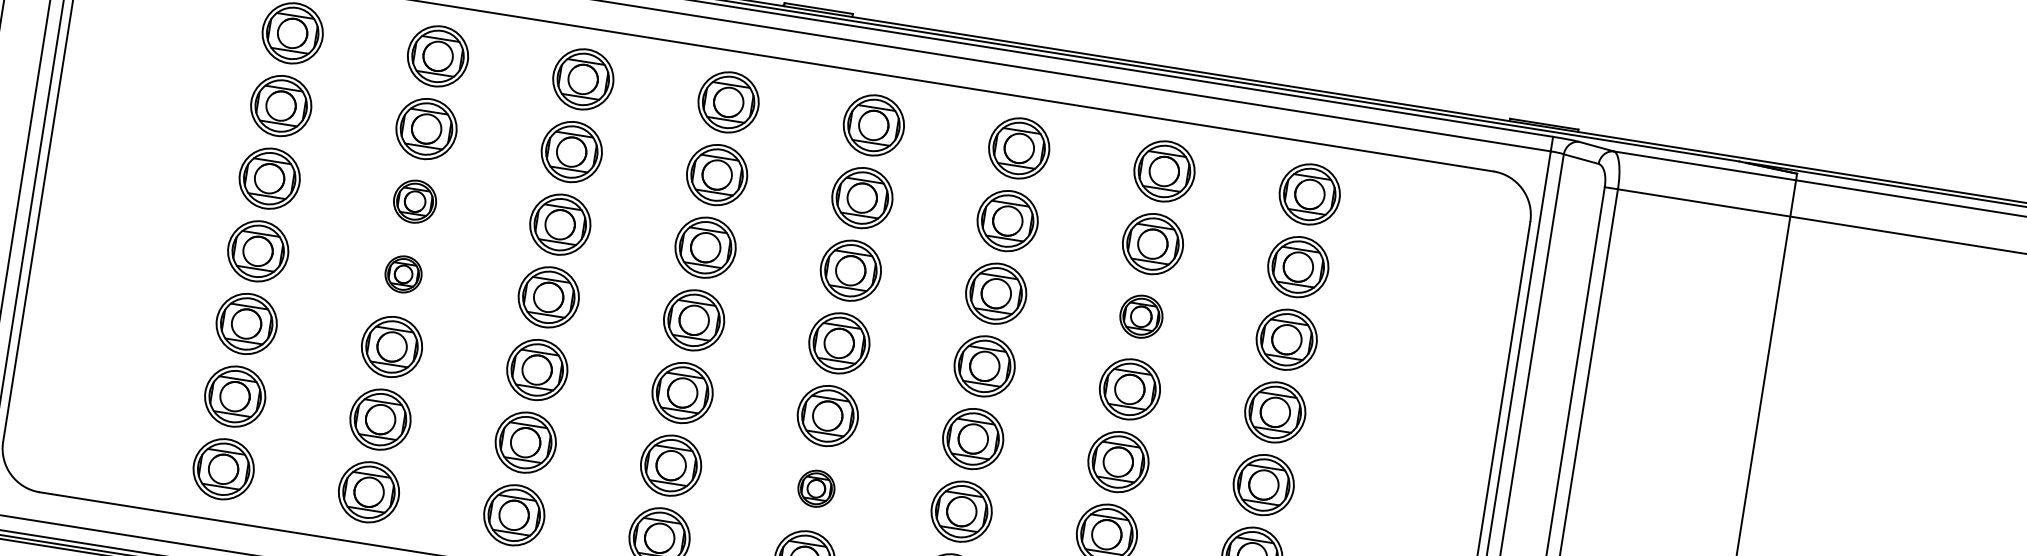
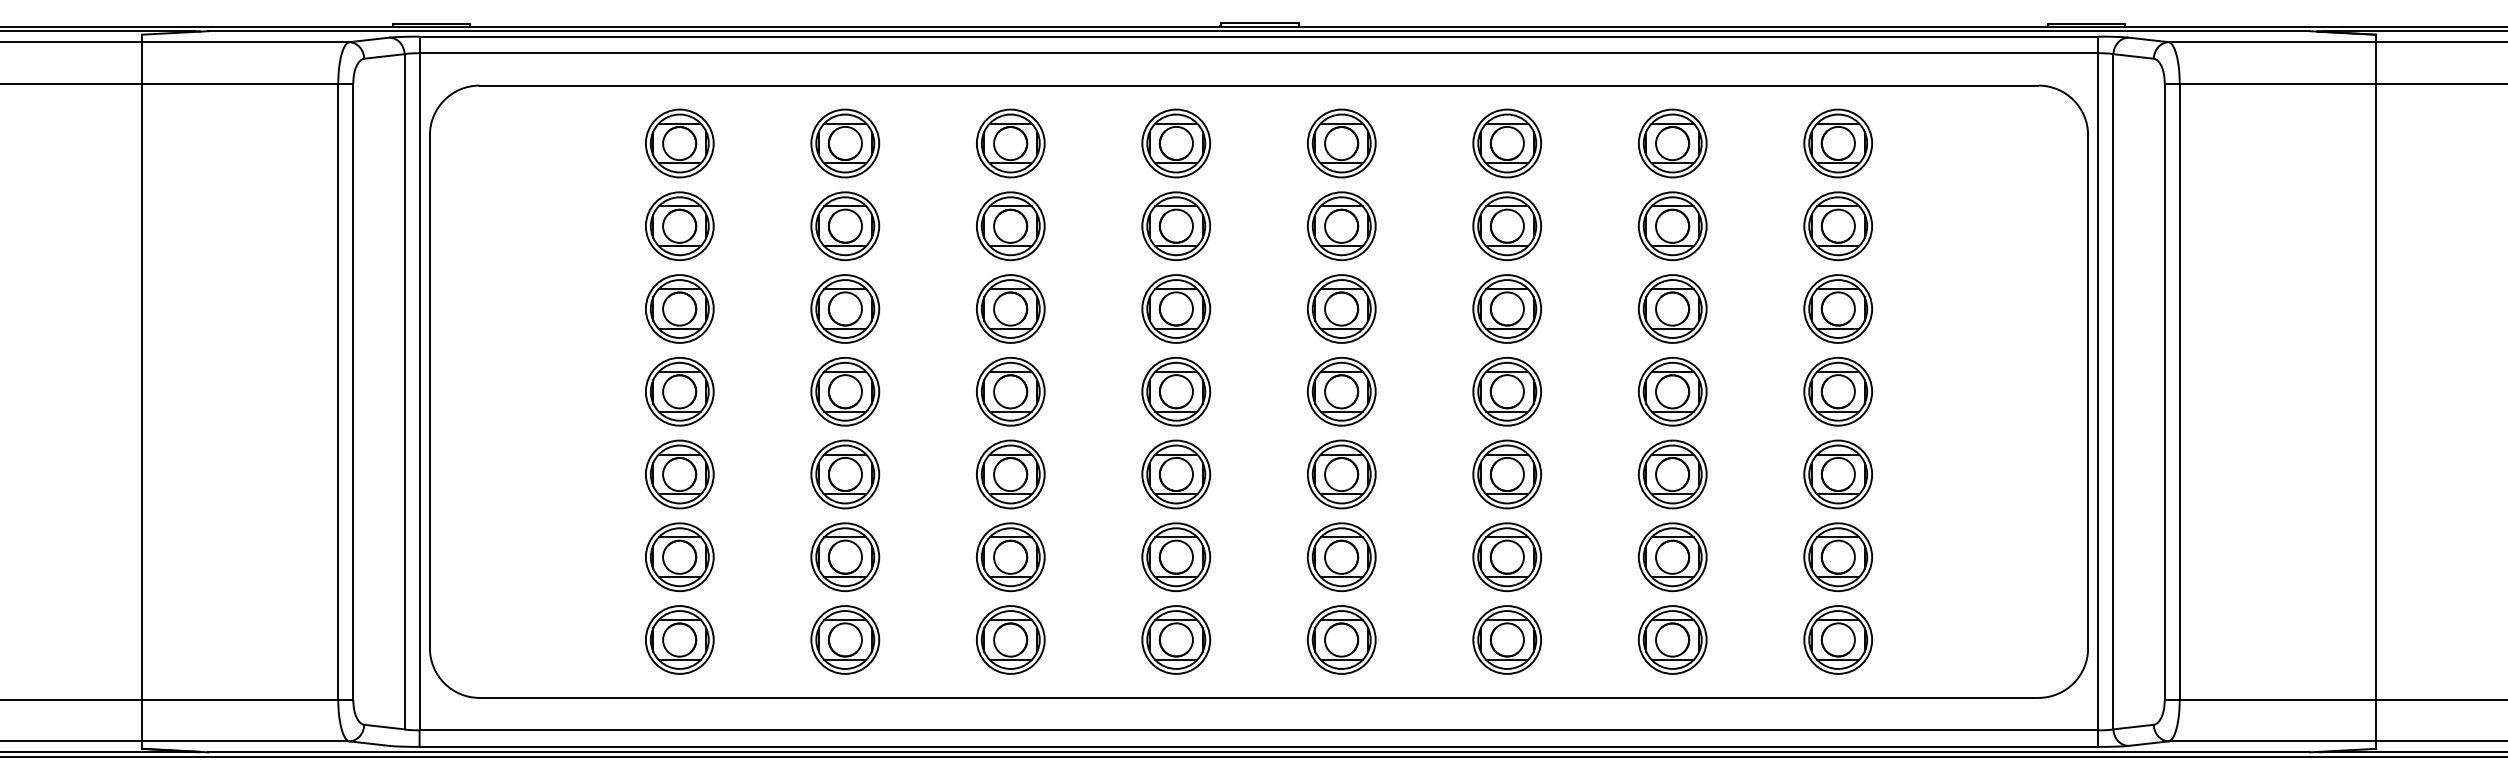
part: (415, 201) -> (845, 308), size x1.43
part: (403, 274) -> (845, 391), size x1.67
part: (1141, 316) -> (1672, 308), size x1.43
part: (816, 488) -> (1341, 557), size x1.67

